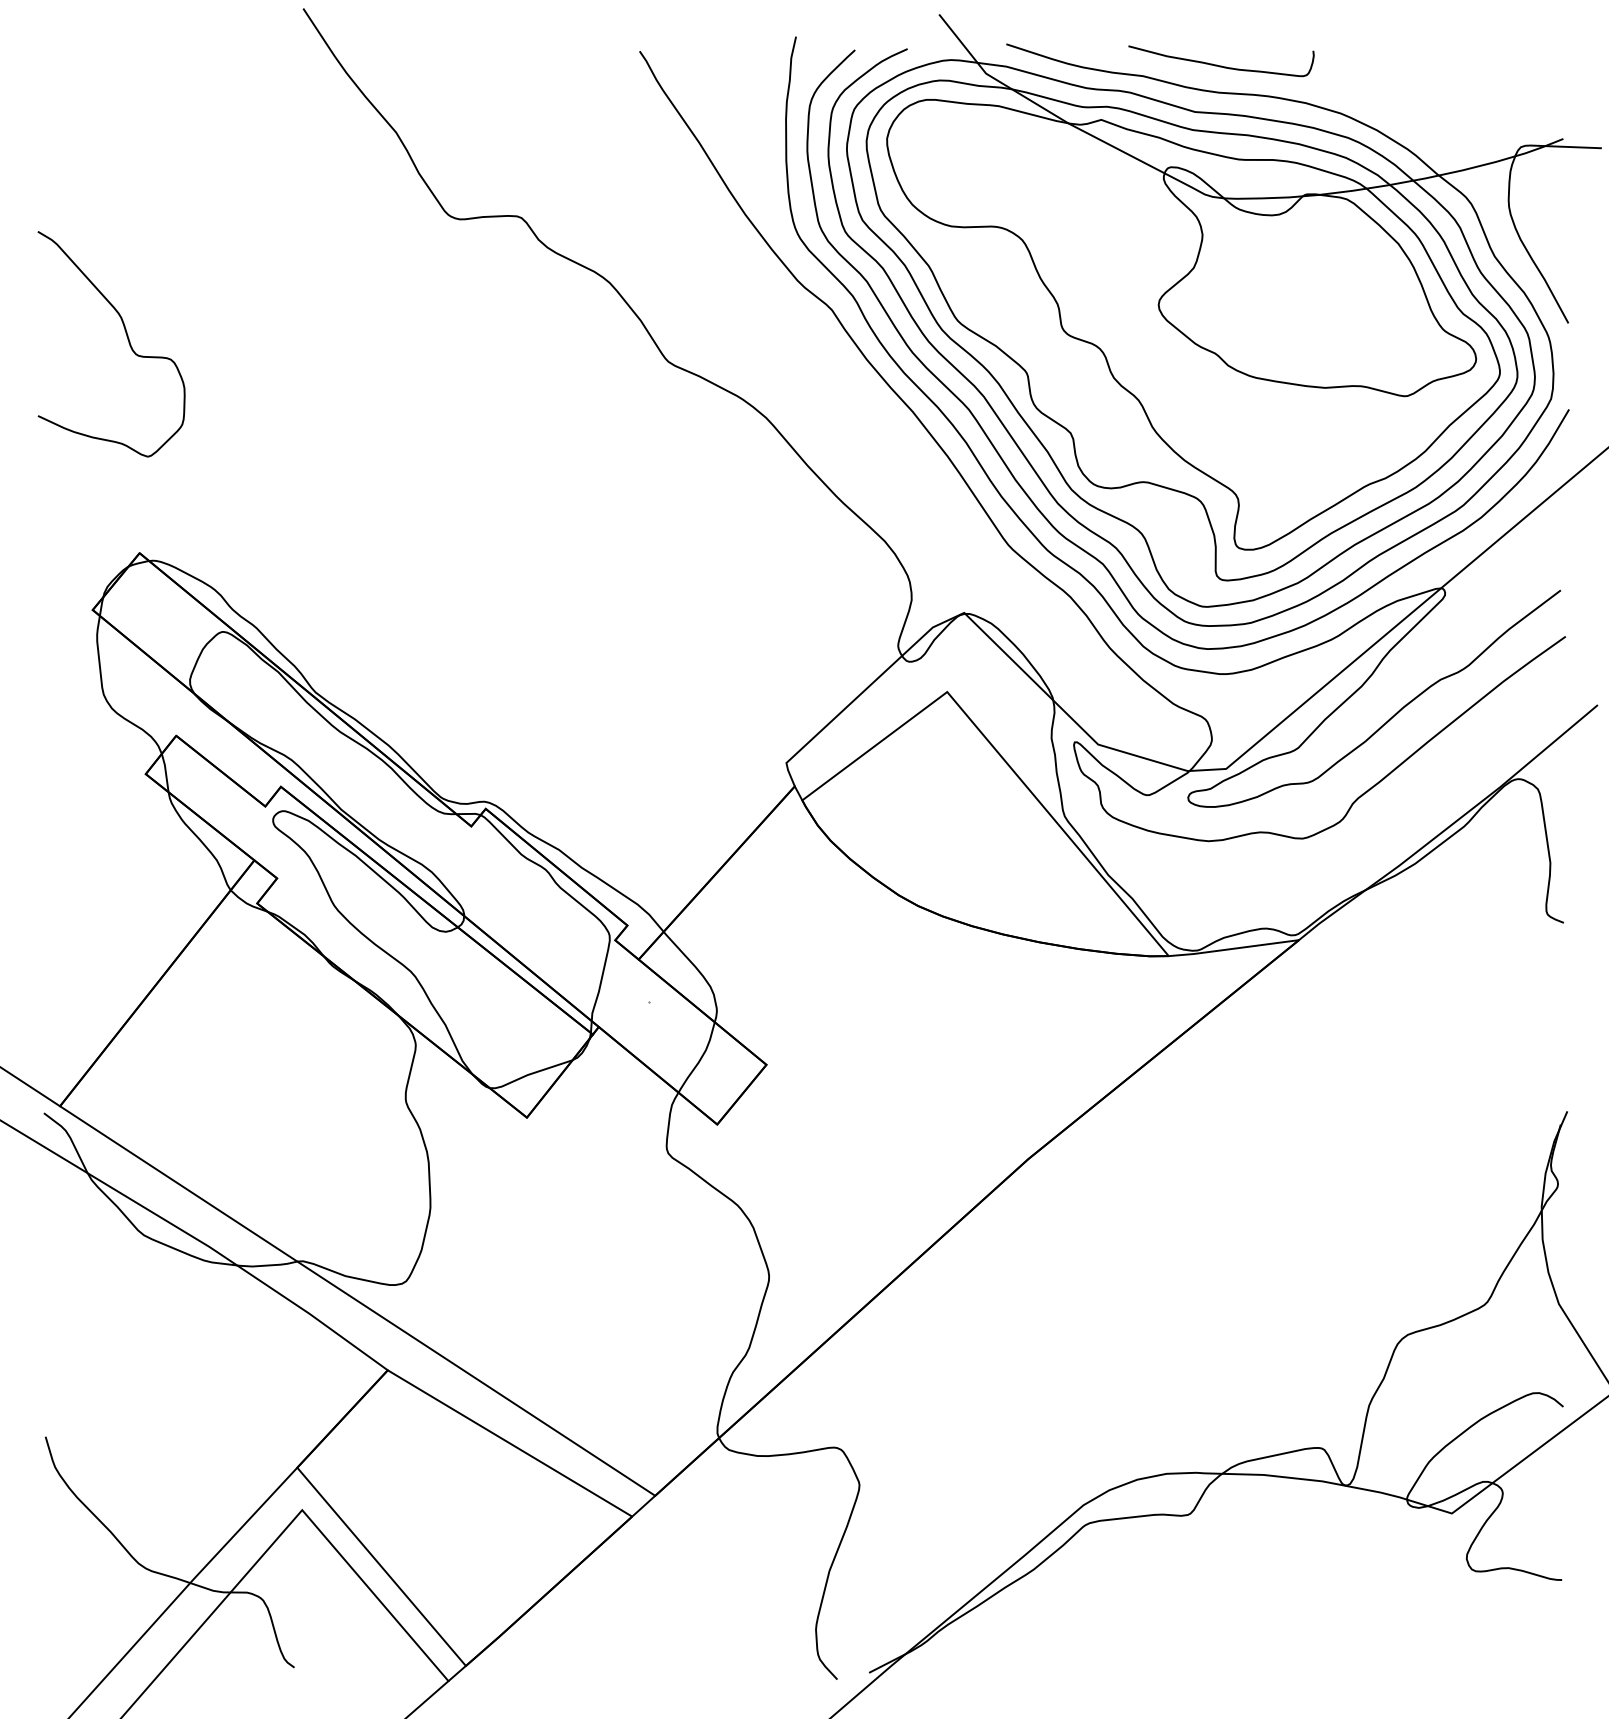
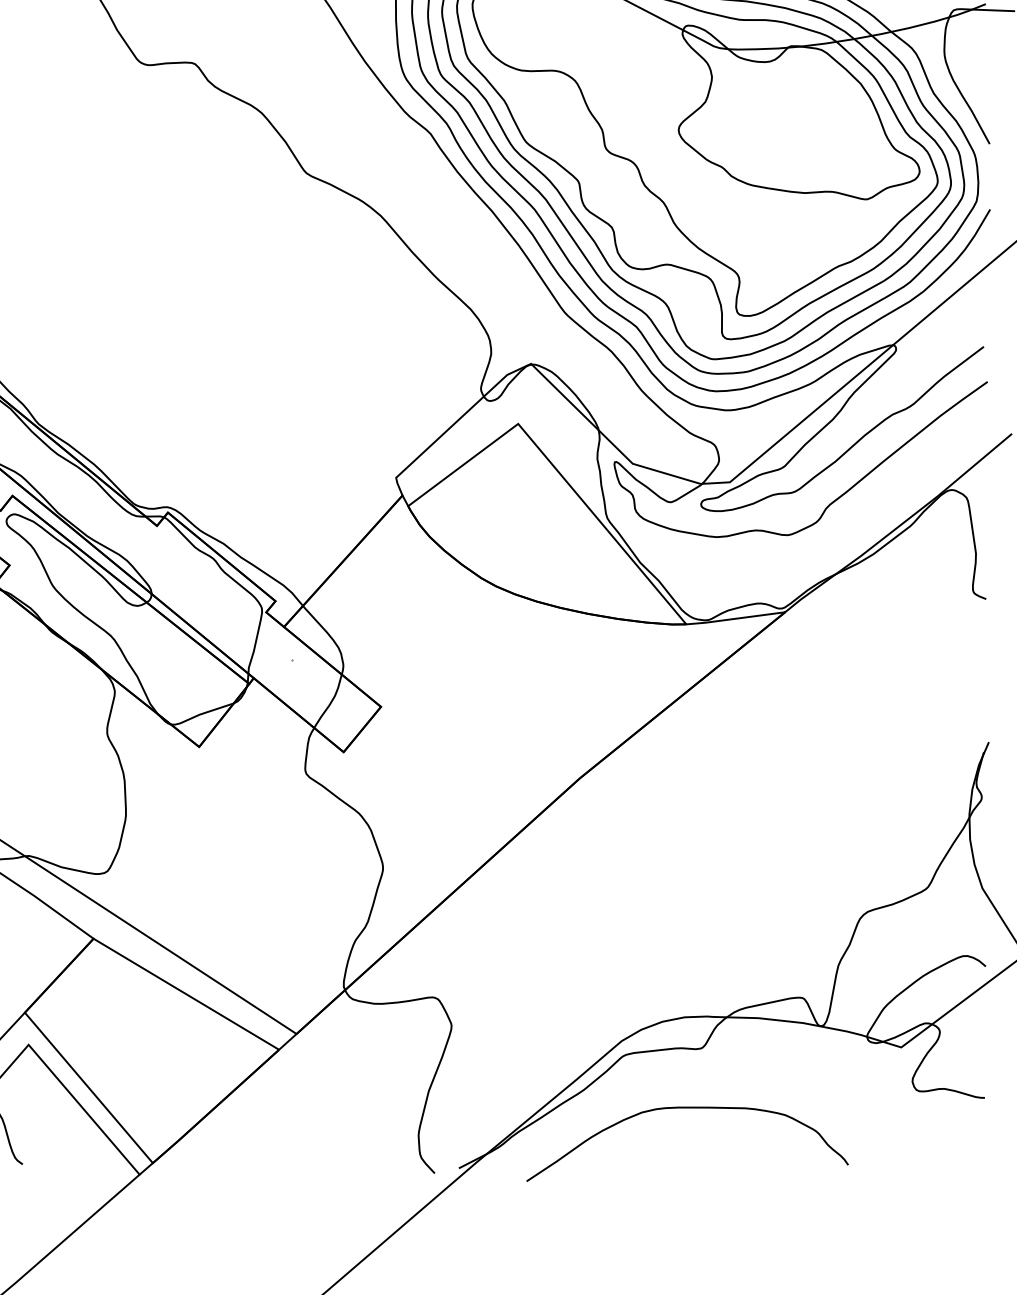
curve: (1170, 1593) -> (687, 1108), added

